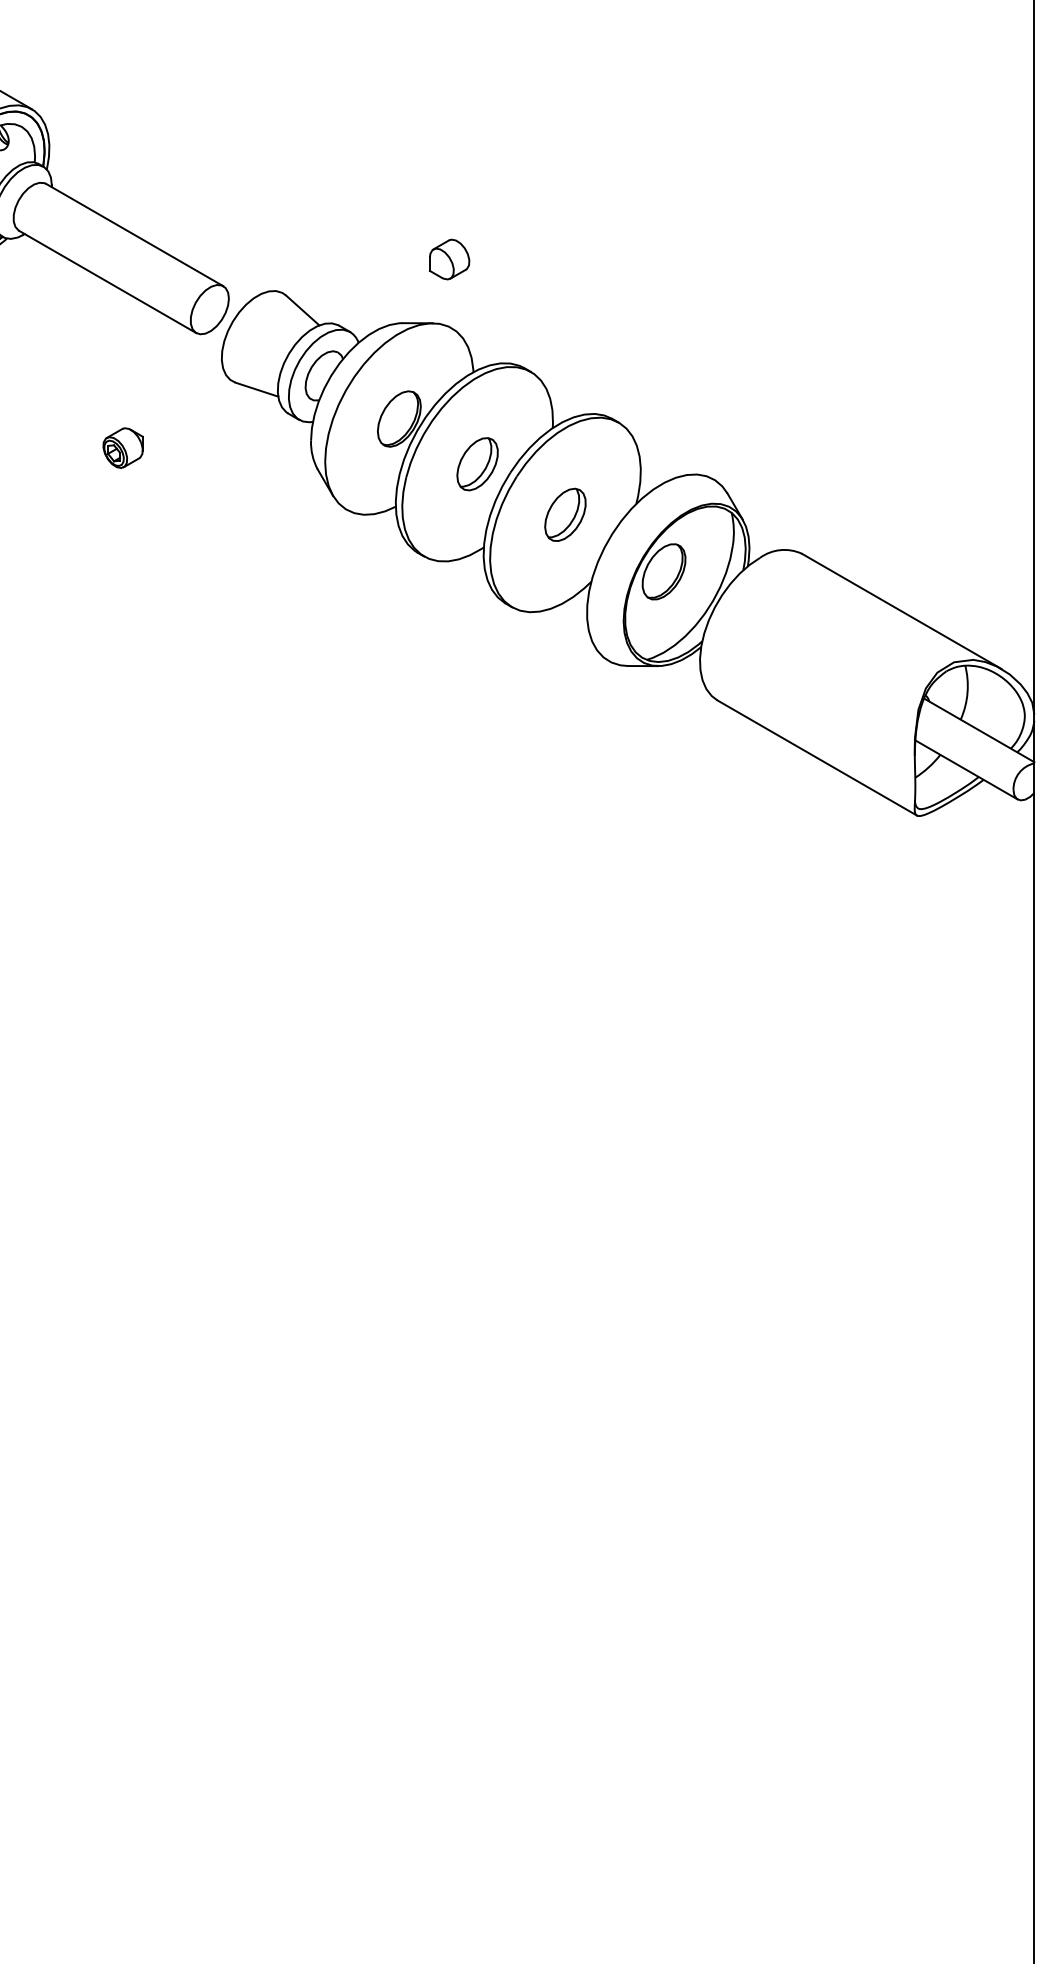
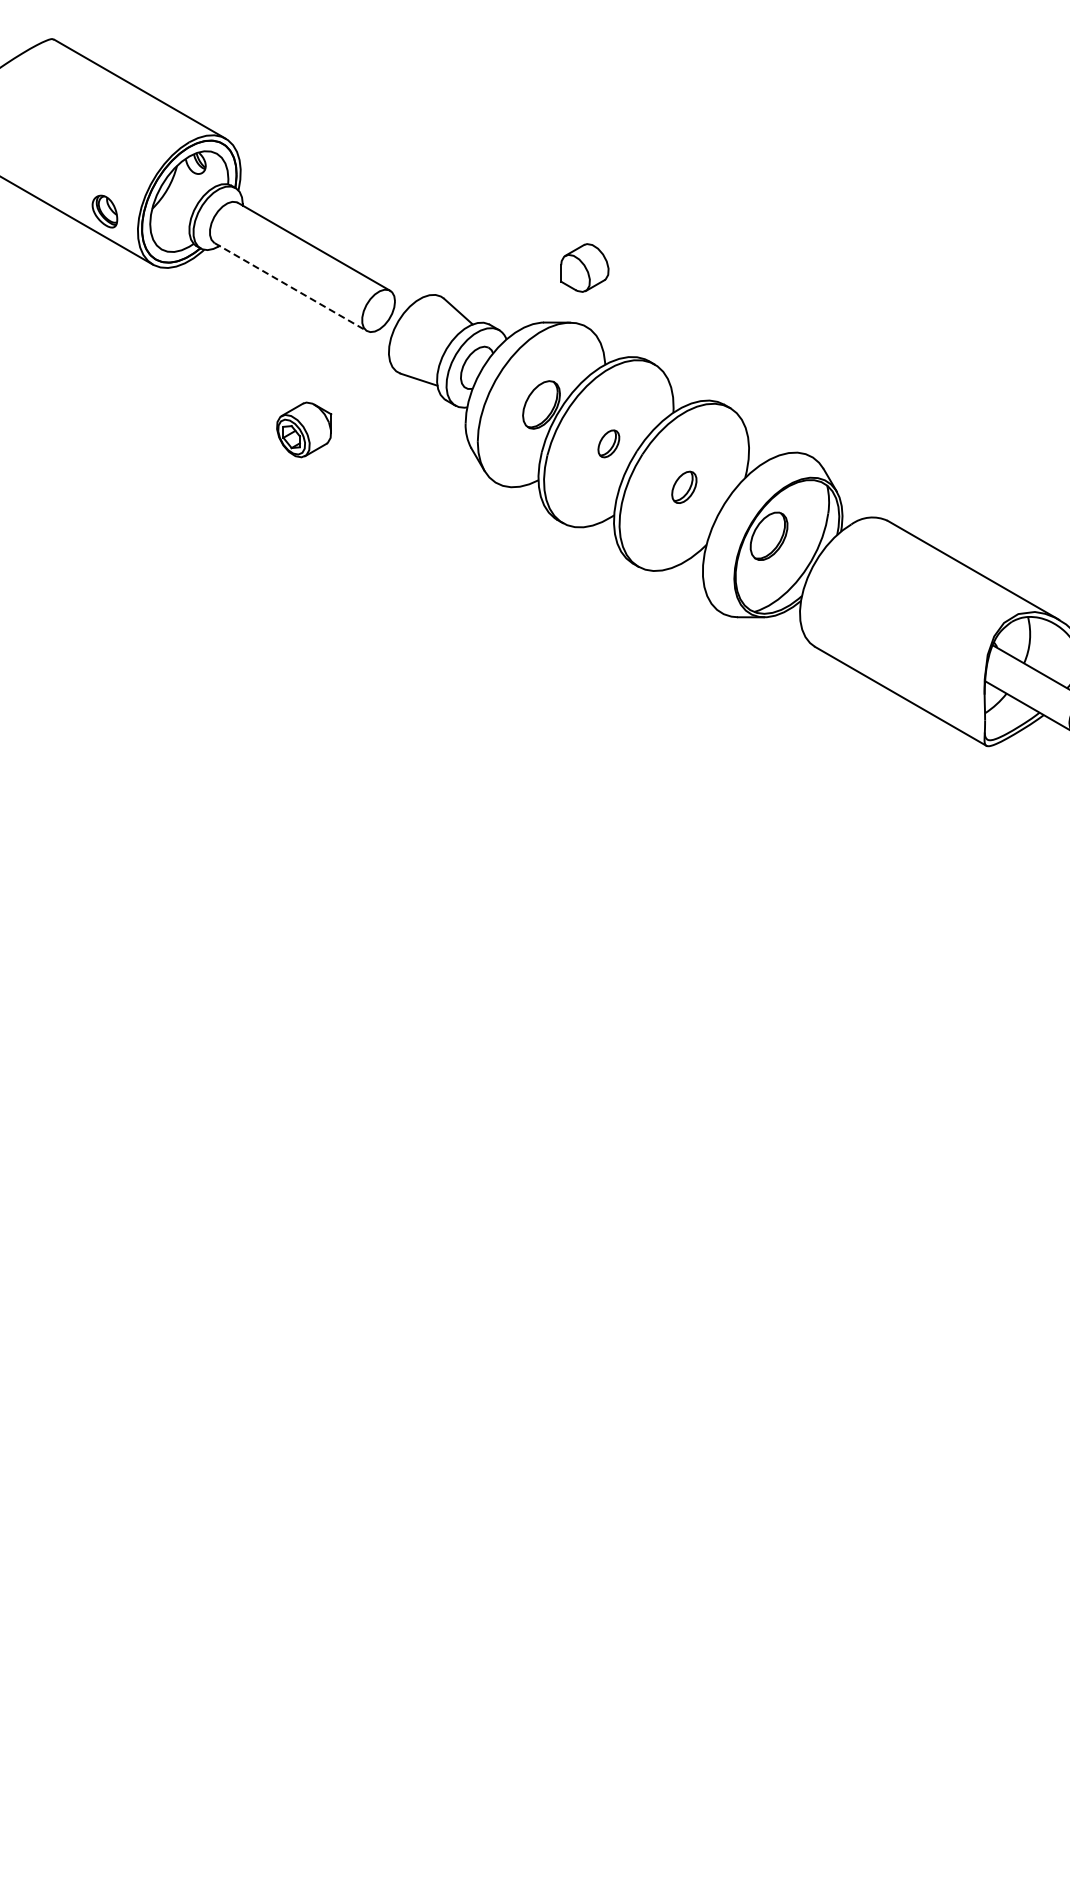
part: (449, 259) -> (584, 267), size x1.4
line: (107, 282) -> (290, 287), solid -> dashed
part: (122, 447) -> (303, 429), size x1.6
part: (477, 463) -> (608, 443), size x0.6
part: (565, 515) -> (684, 487), size x0.7

